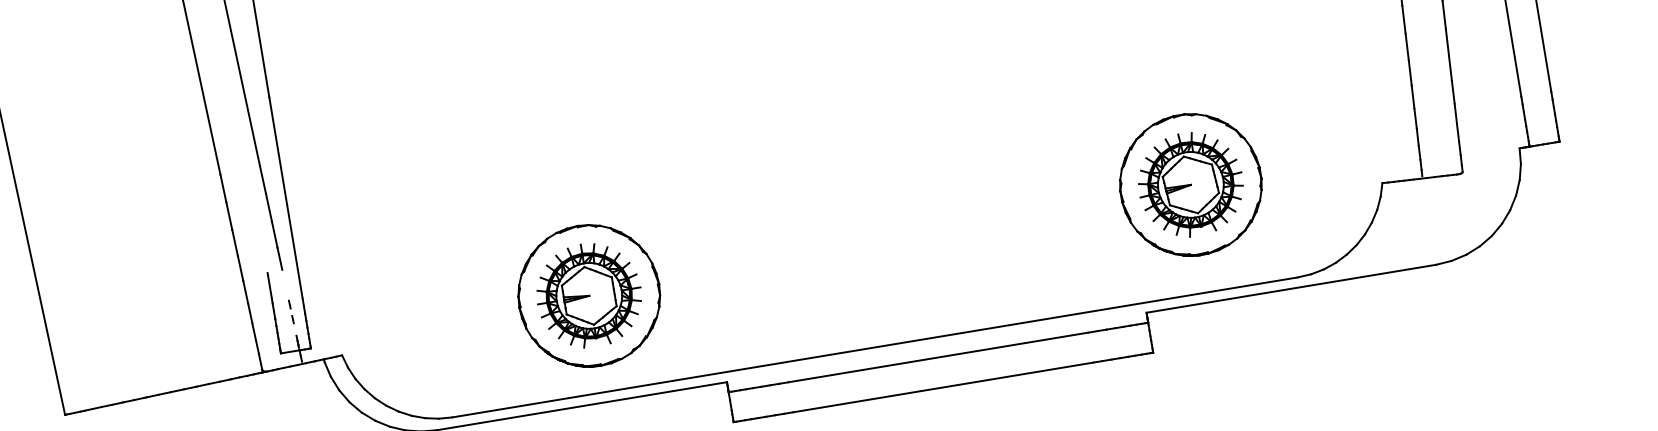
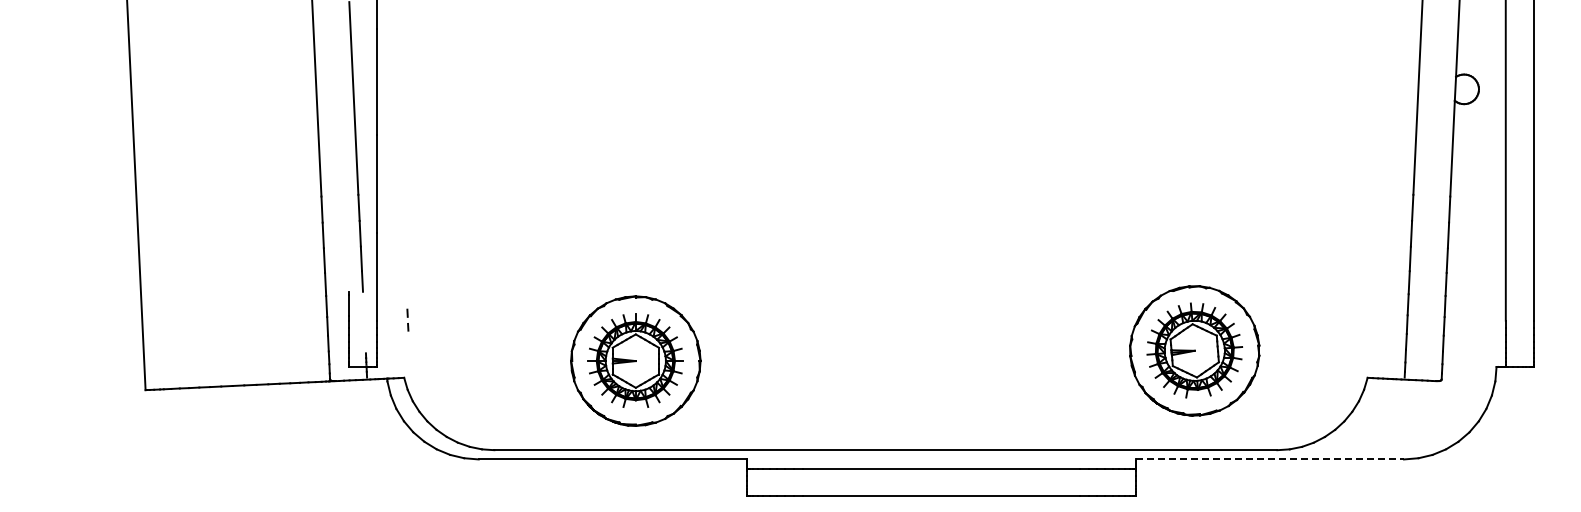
line: (1292, 288) -> (1270, 459), solid -> dashed
line: (290, 309) -> (407, 317), moved

